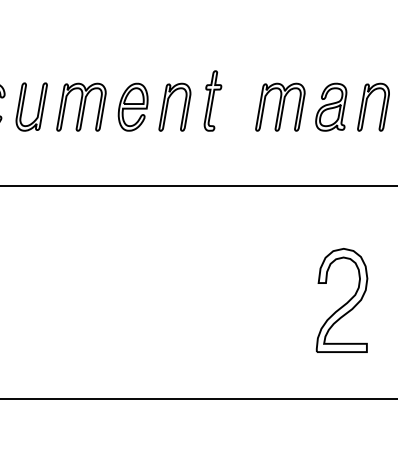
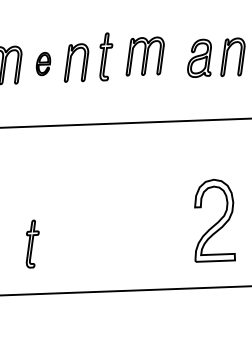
part: (132, 106) -> (42, 63), size x0.6
part: (280, 106) -> (145, 55), moved
part: (341, 300) -> (213, 220), moved
part: (110, 334) -> (32, 243), added

